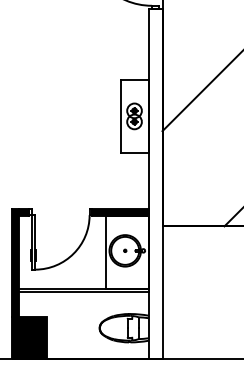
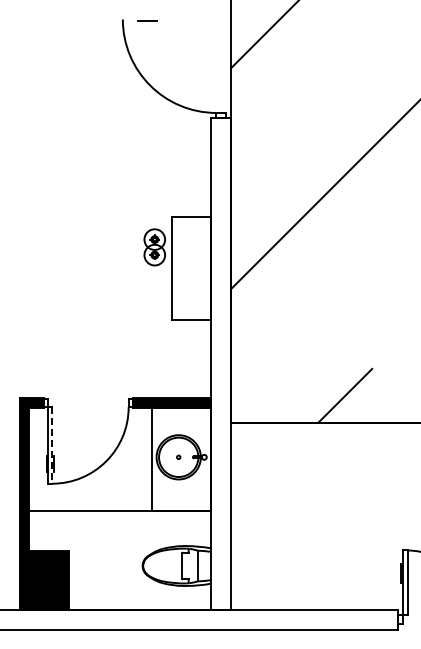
part: (134, 116) -> (154, 247), moved
line: (35, 242) -> (52, 445), solid -> dashed
line: (83, 292) -> (120, 515), removed

